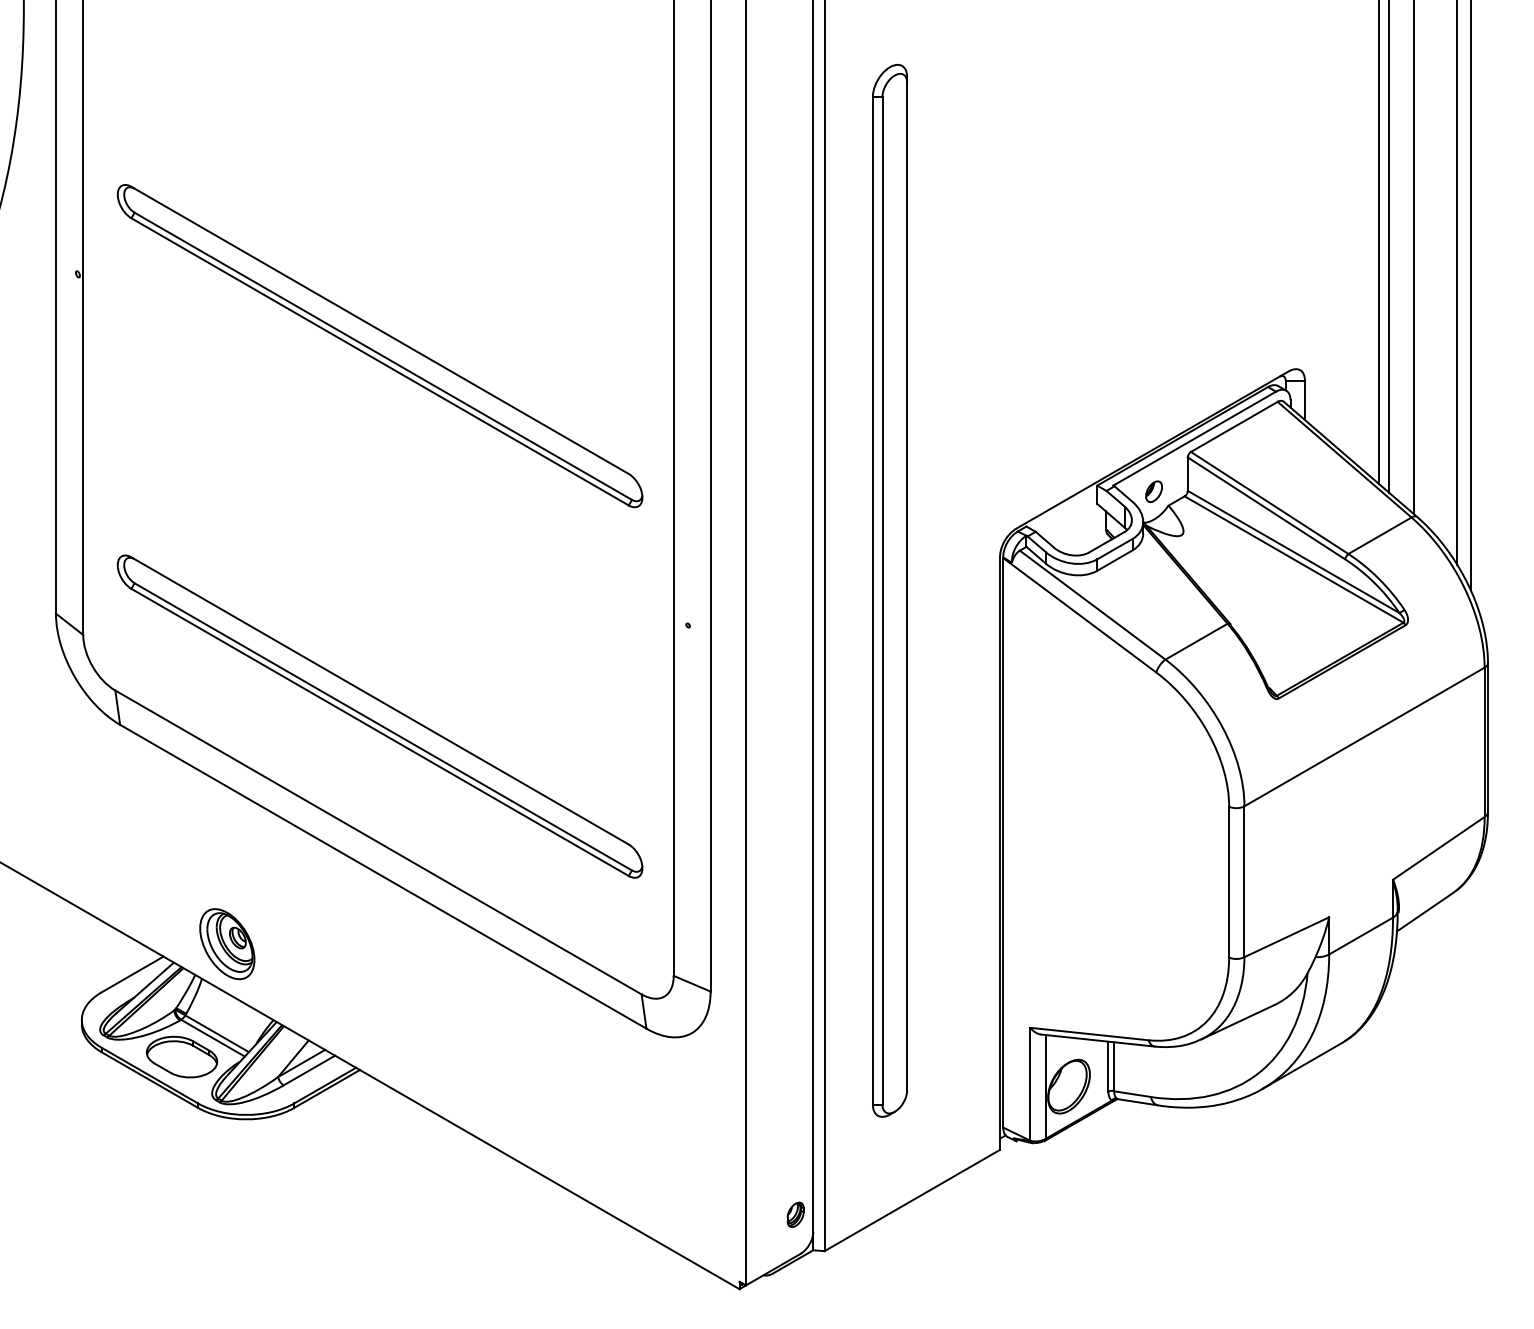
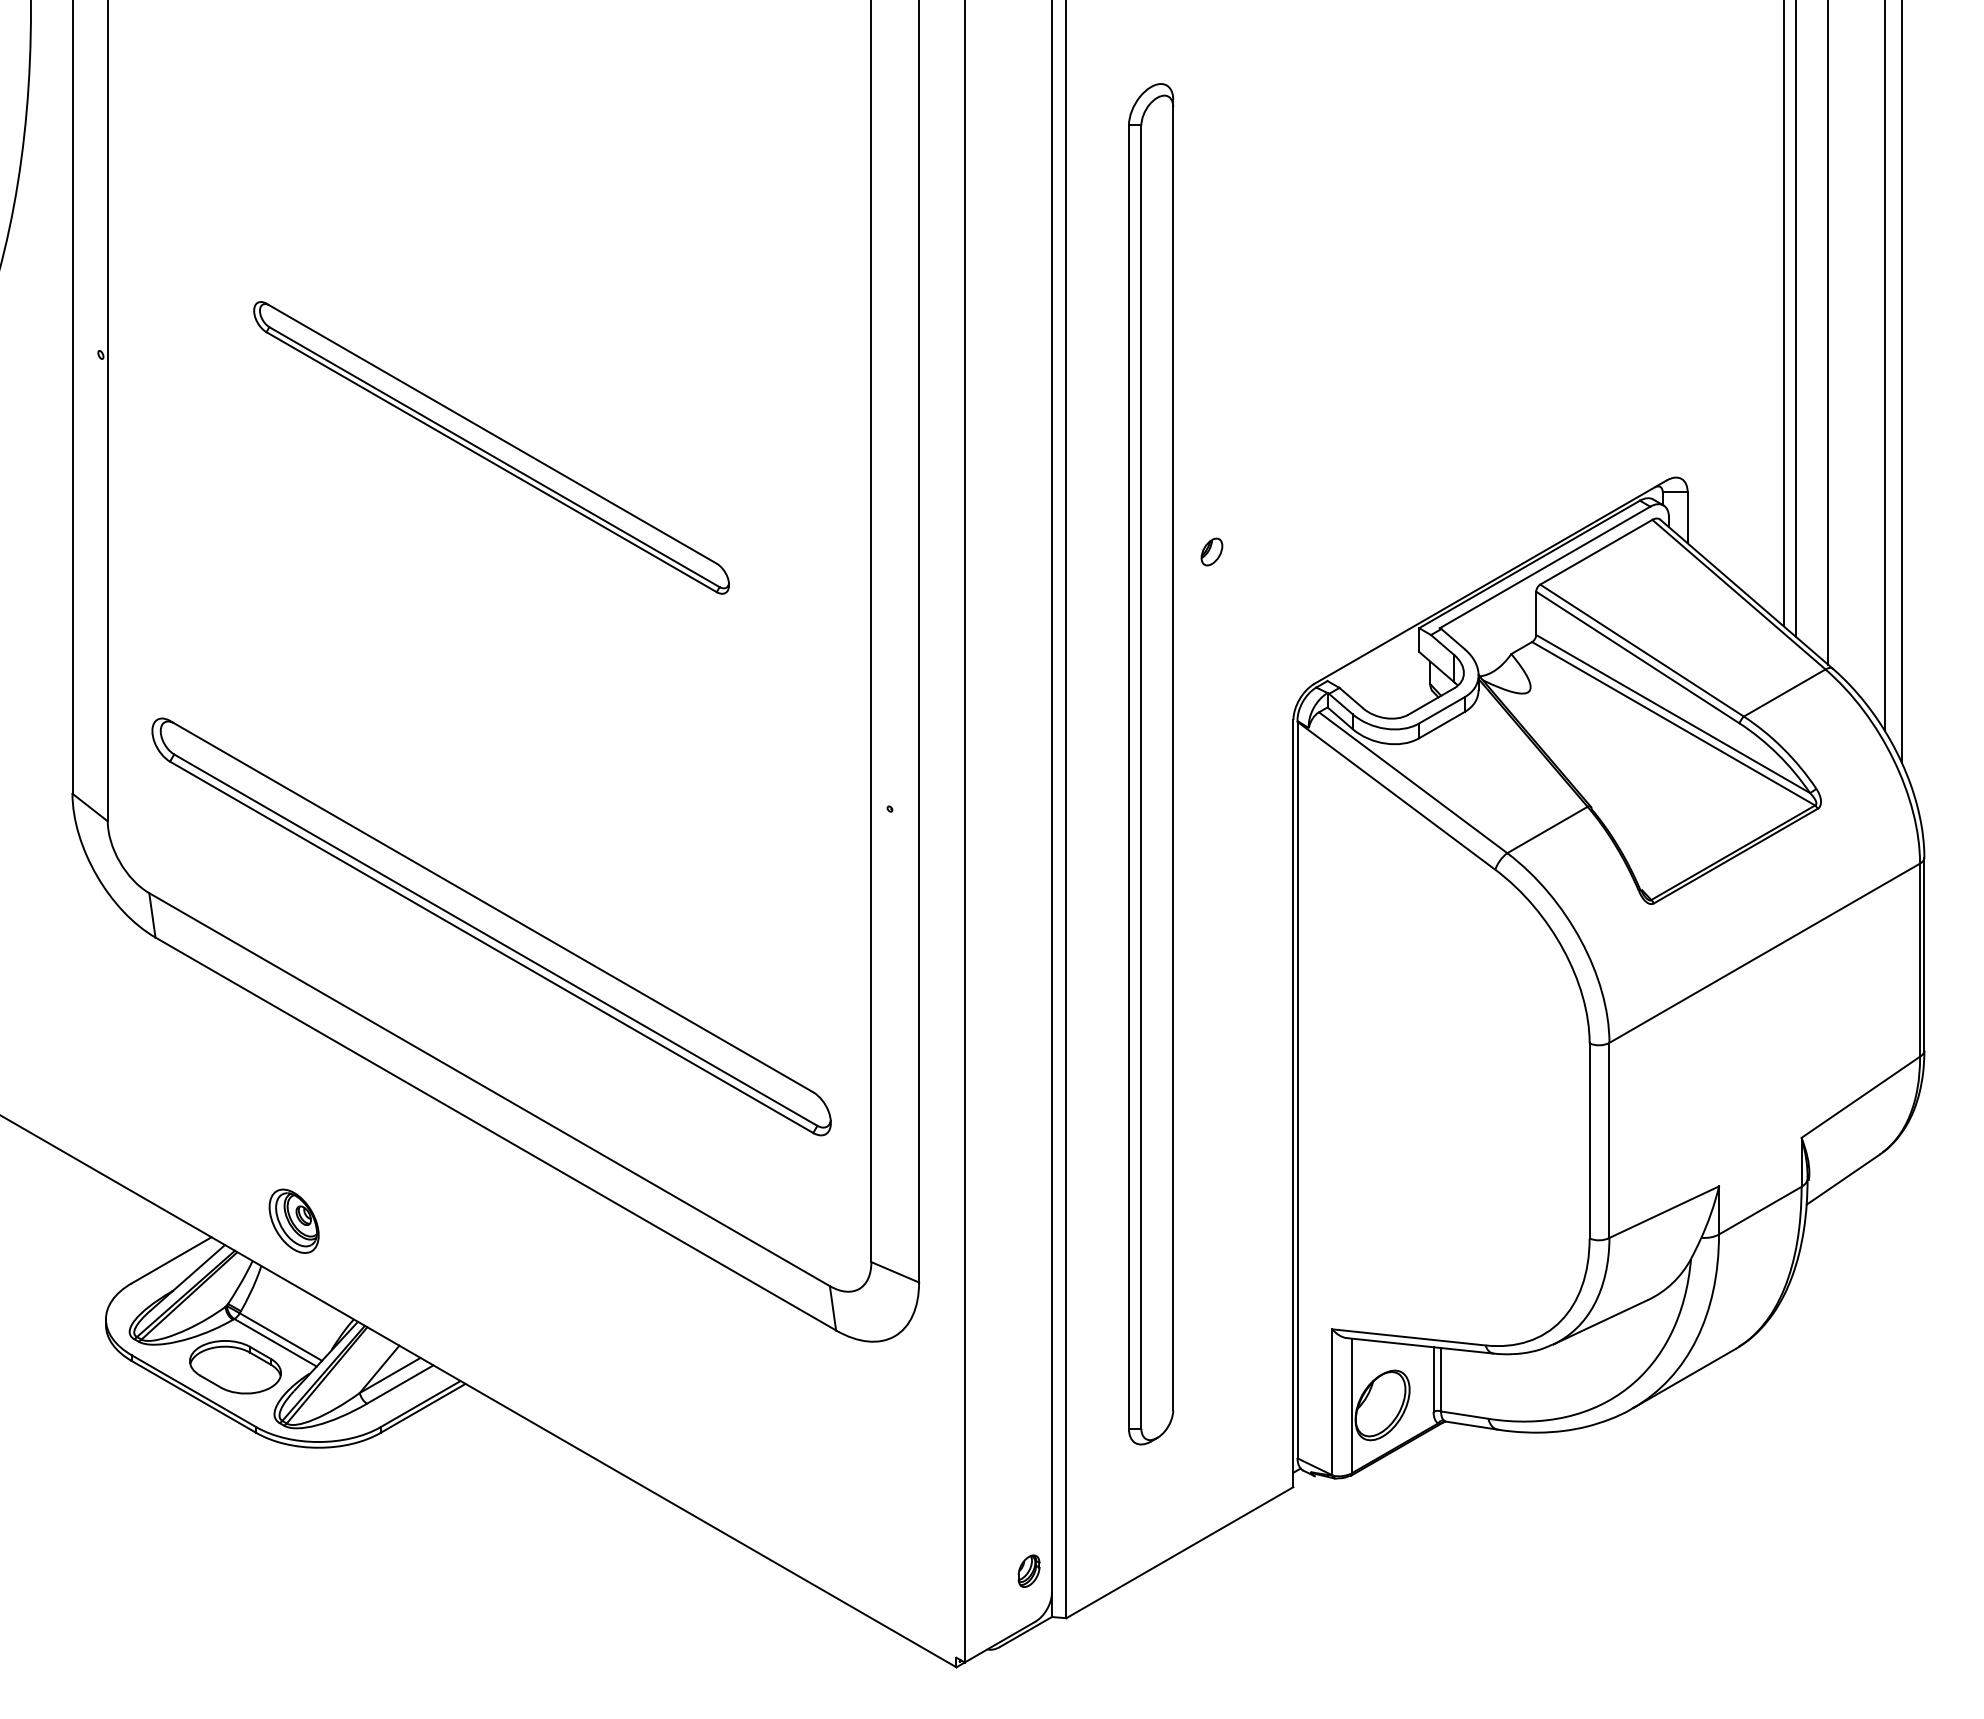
part: (379, 346) -> (490, 448), size x0.7
part: (1153, 491) -> (1211, 551), moved
part: (227, 944) -> (294, 1221), size x0.7

